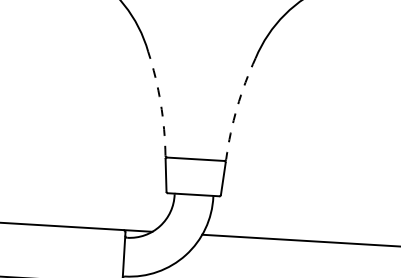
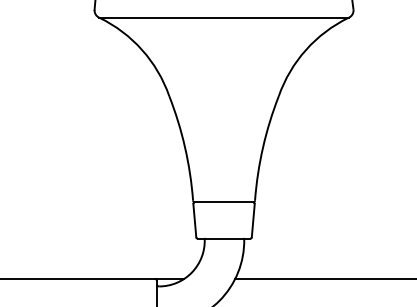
arc: (161, 103) -> (185, 147), dashed -> solid
arc: (237, 107) -> (263, 147), dashed -> solid

